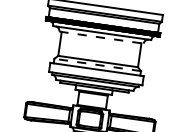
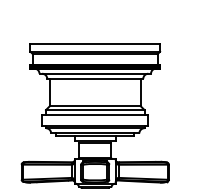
line: (101, 37) -> (95, 78), dashed -> solid
line: (96, 65) -> (94, 110), dashed -> solid

